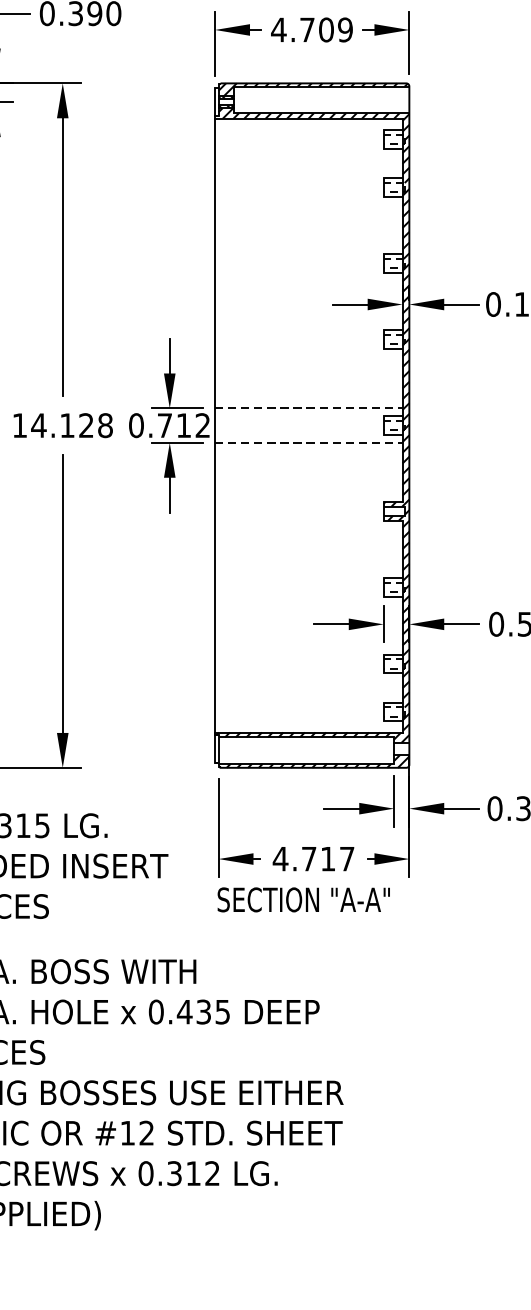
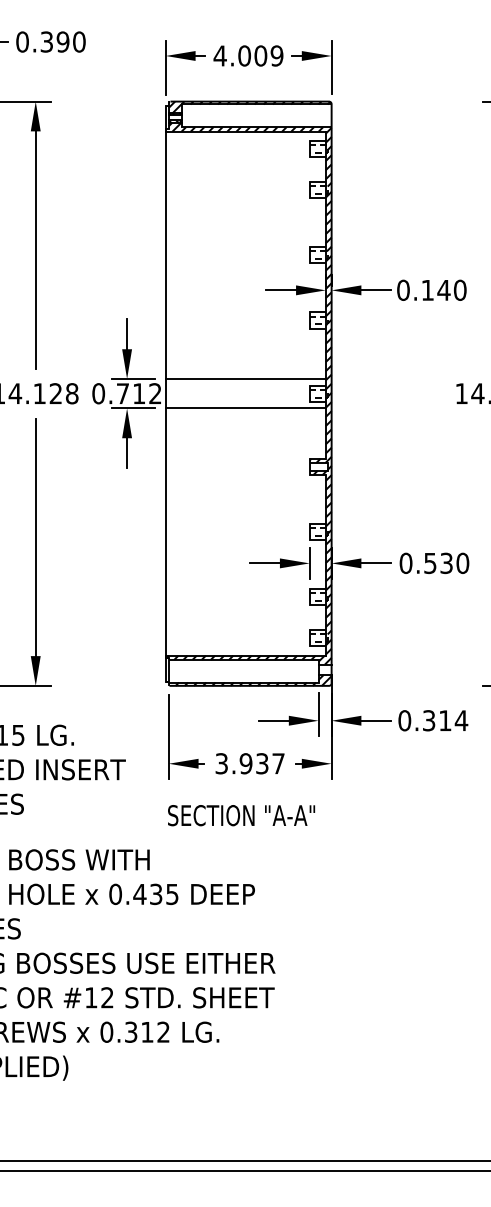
text: (307, 29) -> (244, 55), 4.709 -> 4.009
line: (309, 408) -> (246, 379), dashed -> solid
line: (309, 442) -> (246, 408), dashed -> solid
text: (303, 858) -> (241, 763), 4.717 -> 3.937
text: (303, 899) -> (241, 815), moved

